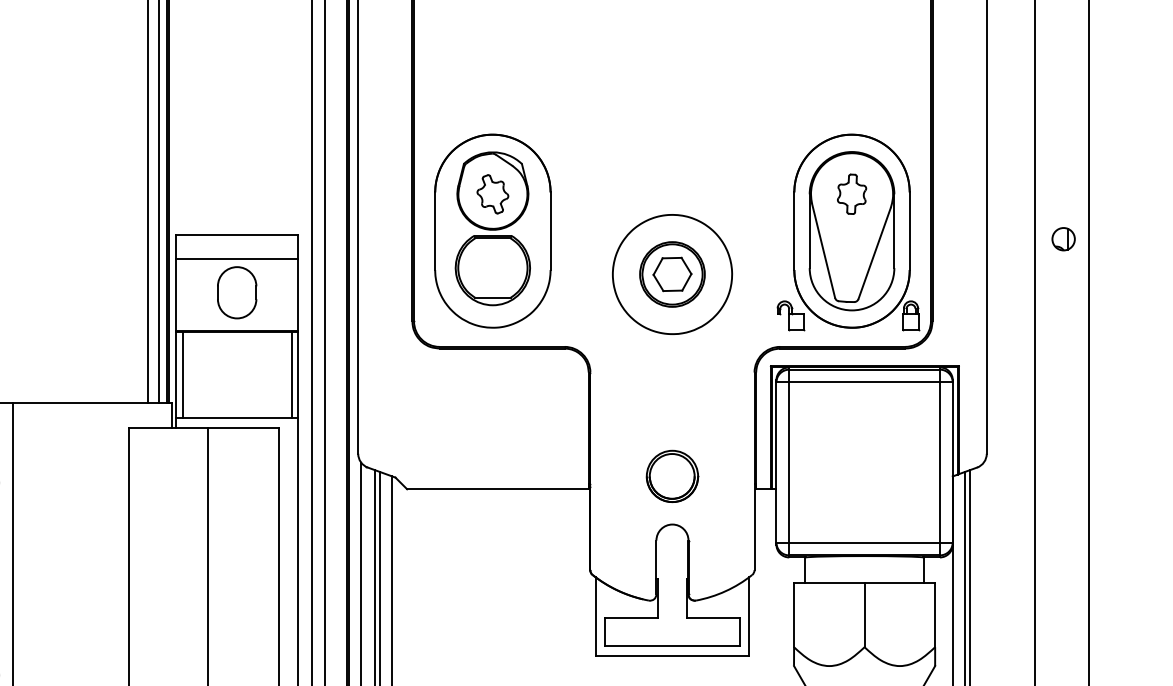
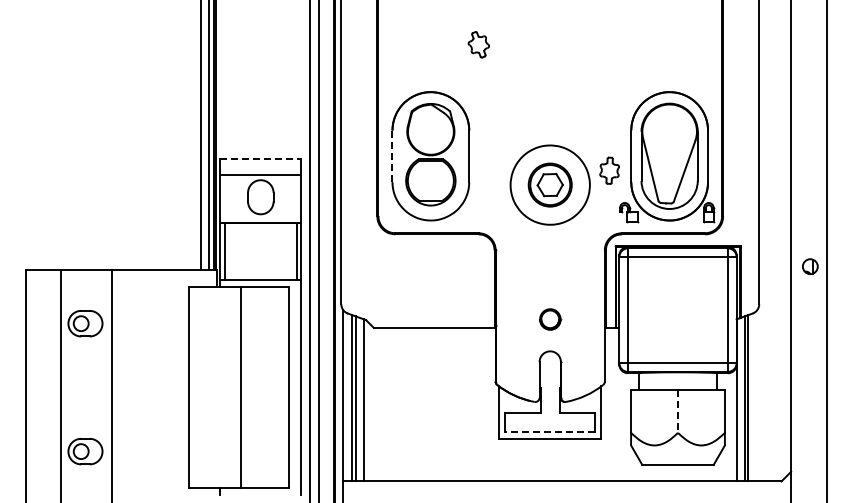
part: (492, 193) -> (478, 44), moved
part: (851, 193) -> (609, 170), moved
line: (435, 231) -> (392, 156), solid -> dashed
line: (236, 234) -> (260, 158), solid -> dashed
part: (1063, 238) -> (810, 266), moved
part: (672, 476) -> (550, 319), size x0.6
line: (865, 616) -> (678, 412), solid -> dashed
line: (672, 646) -> (550, 432), solid -> dashed

